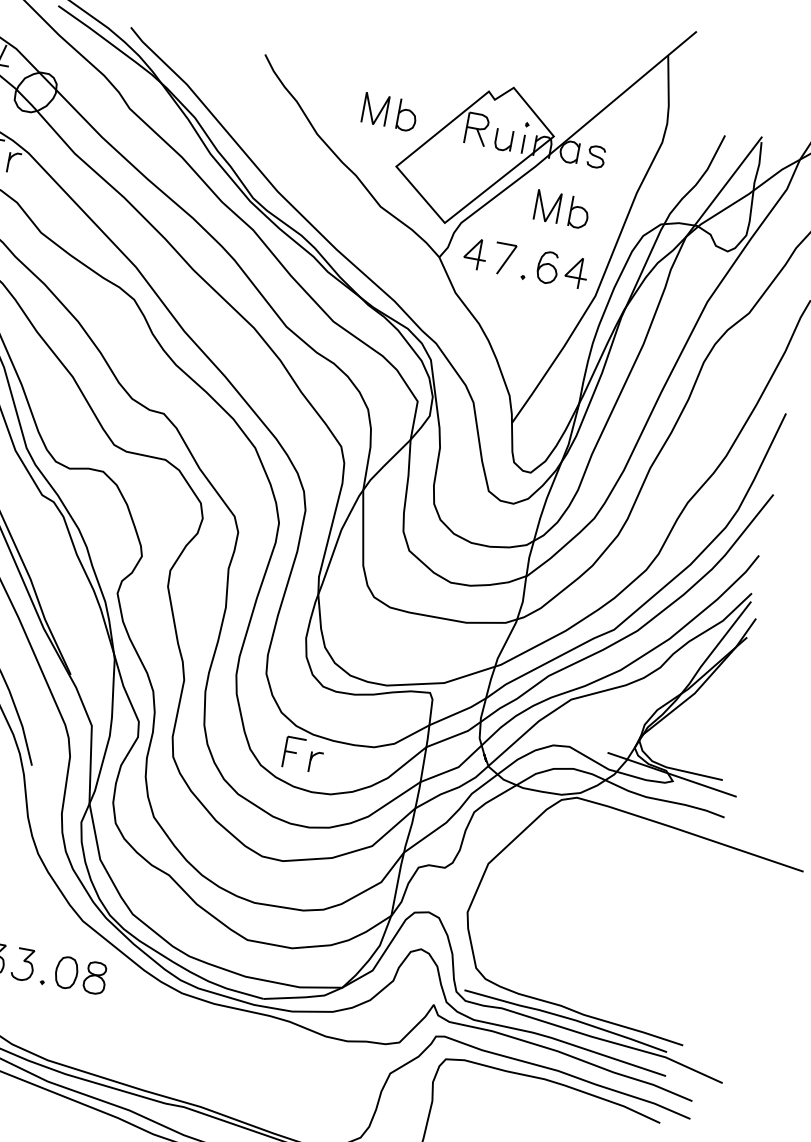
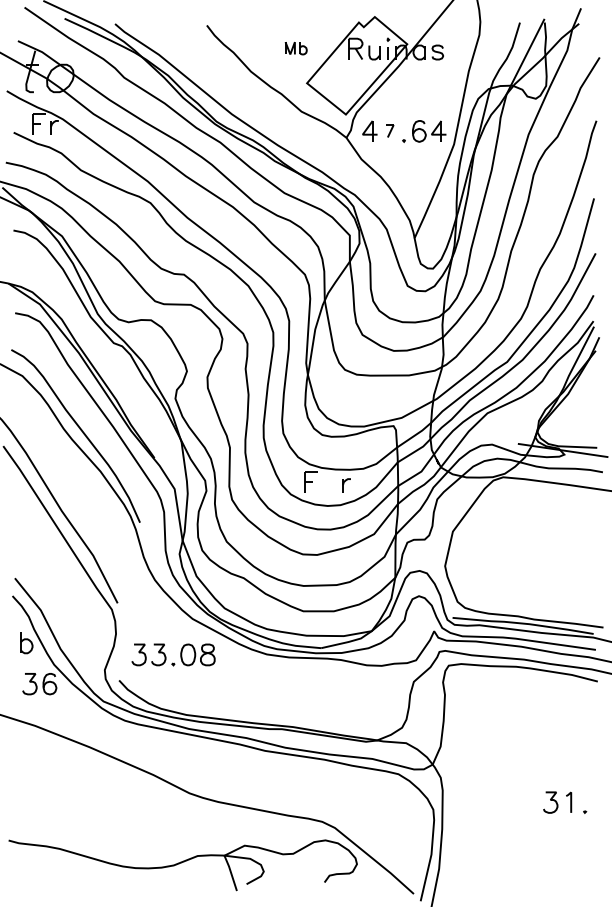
part: (388, 112) -> (295, 48), size x0.6
part: (561, 209) -> (421, 91), removed
part: (504, 258) -> (389, 130), size x0.6
part: (315, 761) -> (346, 485), moved

